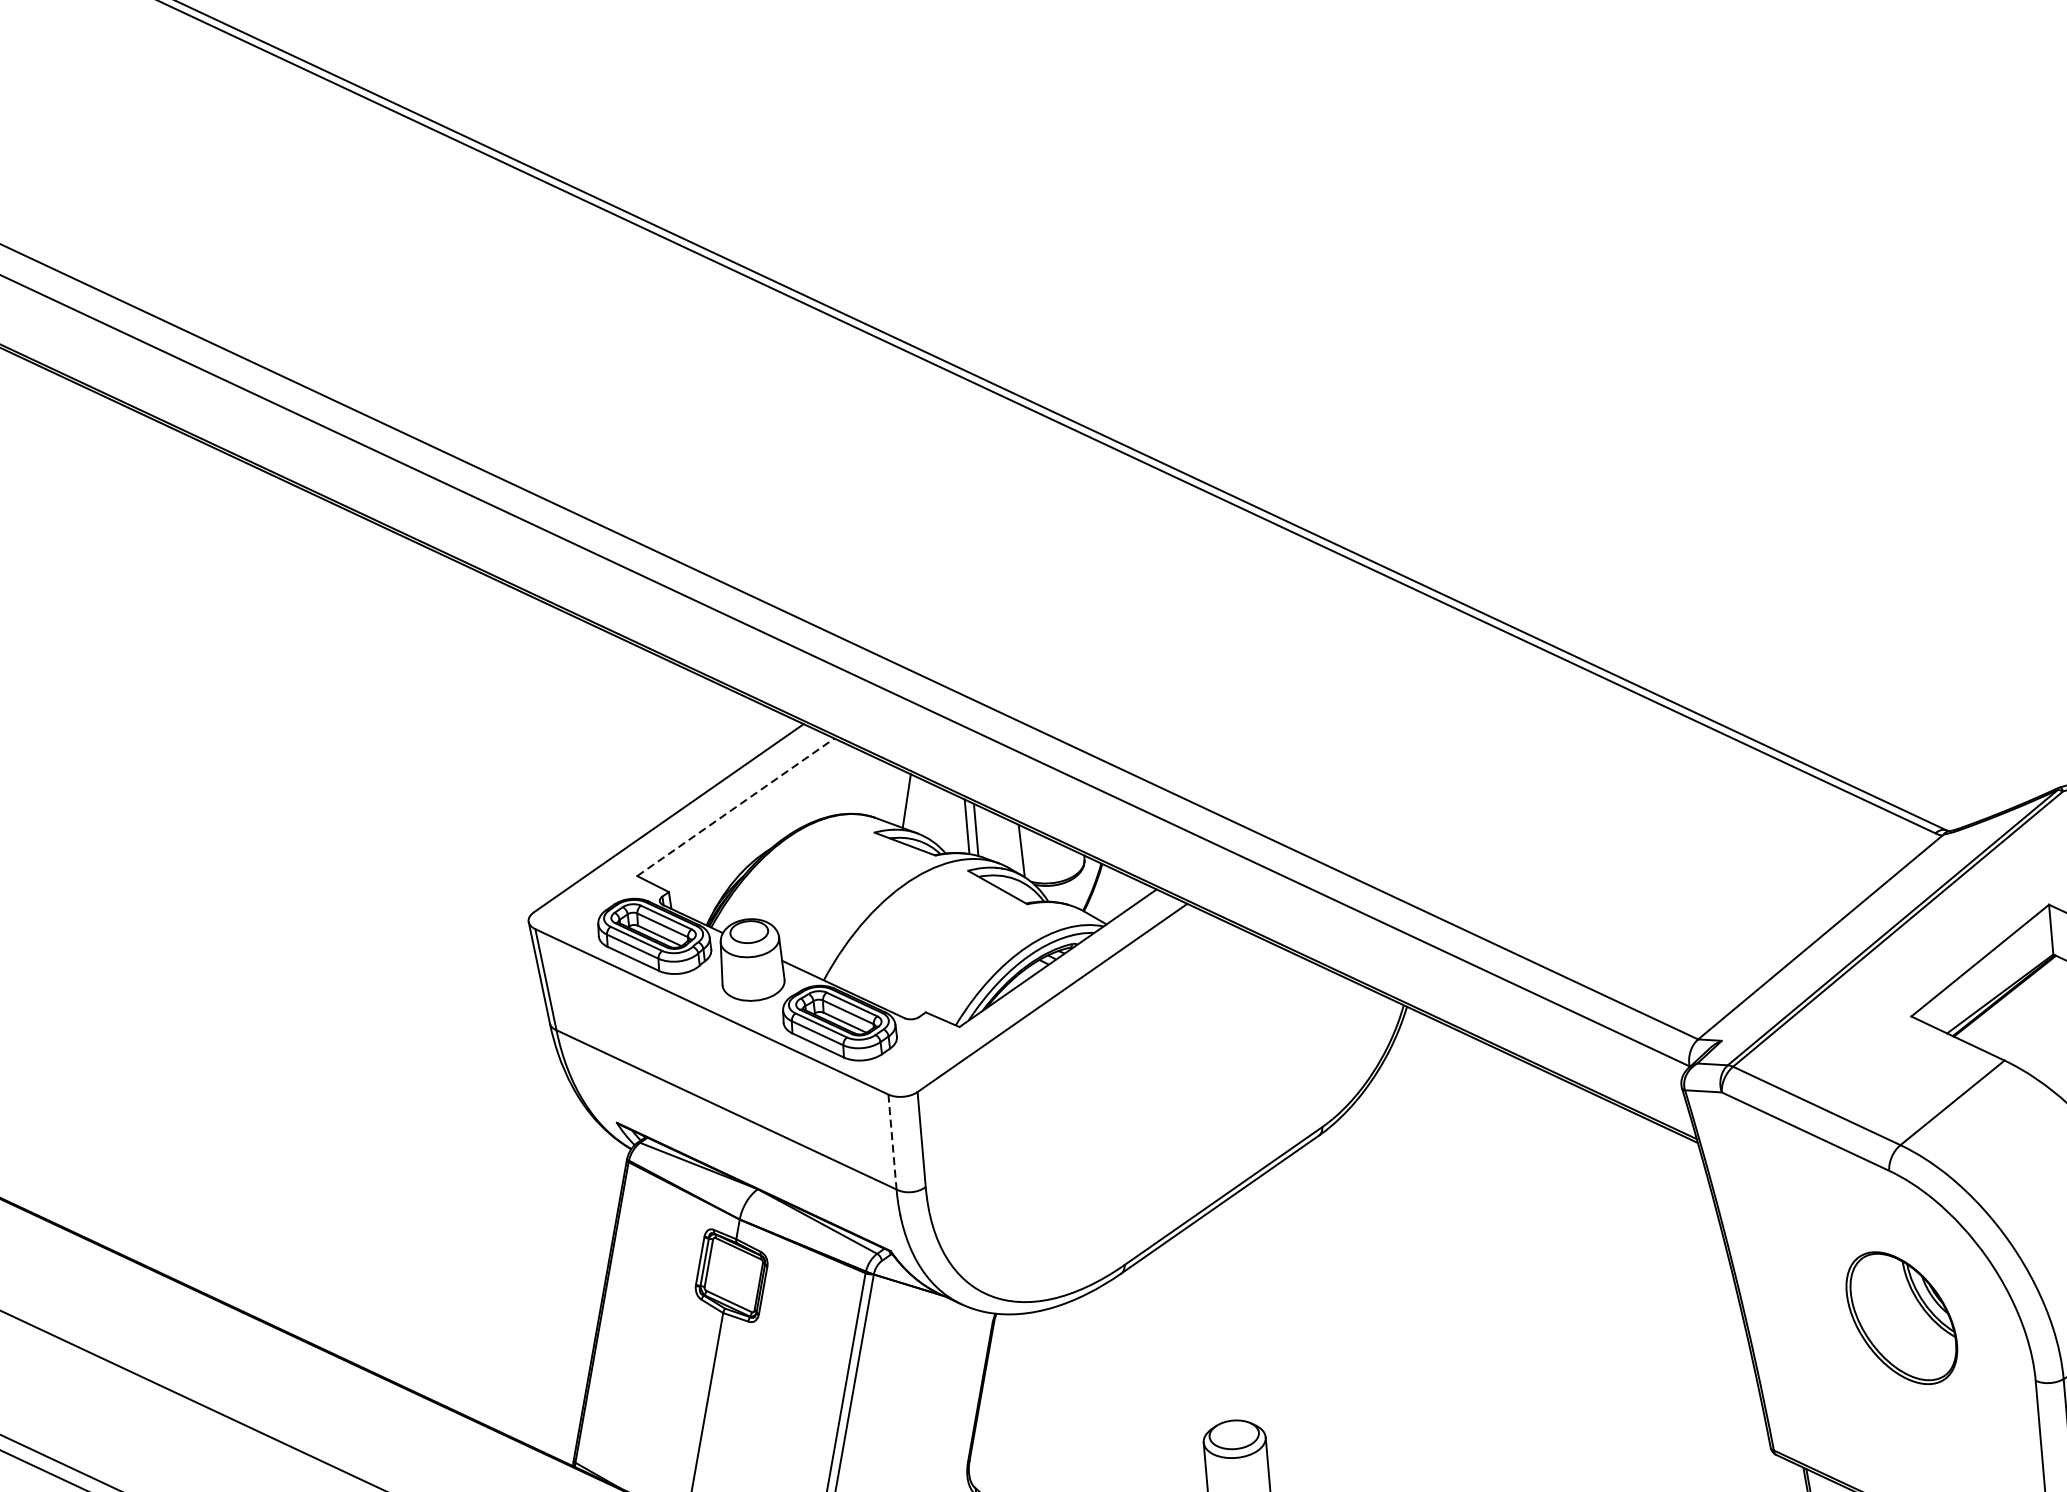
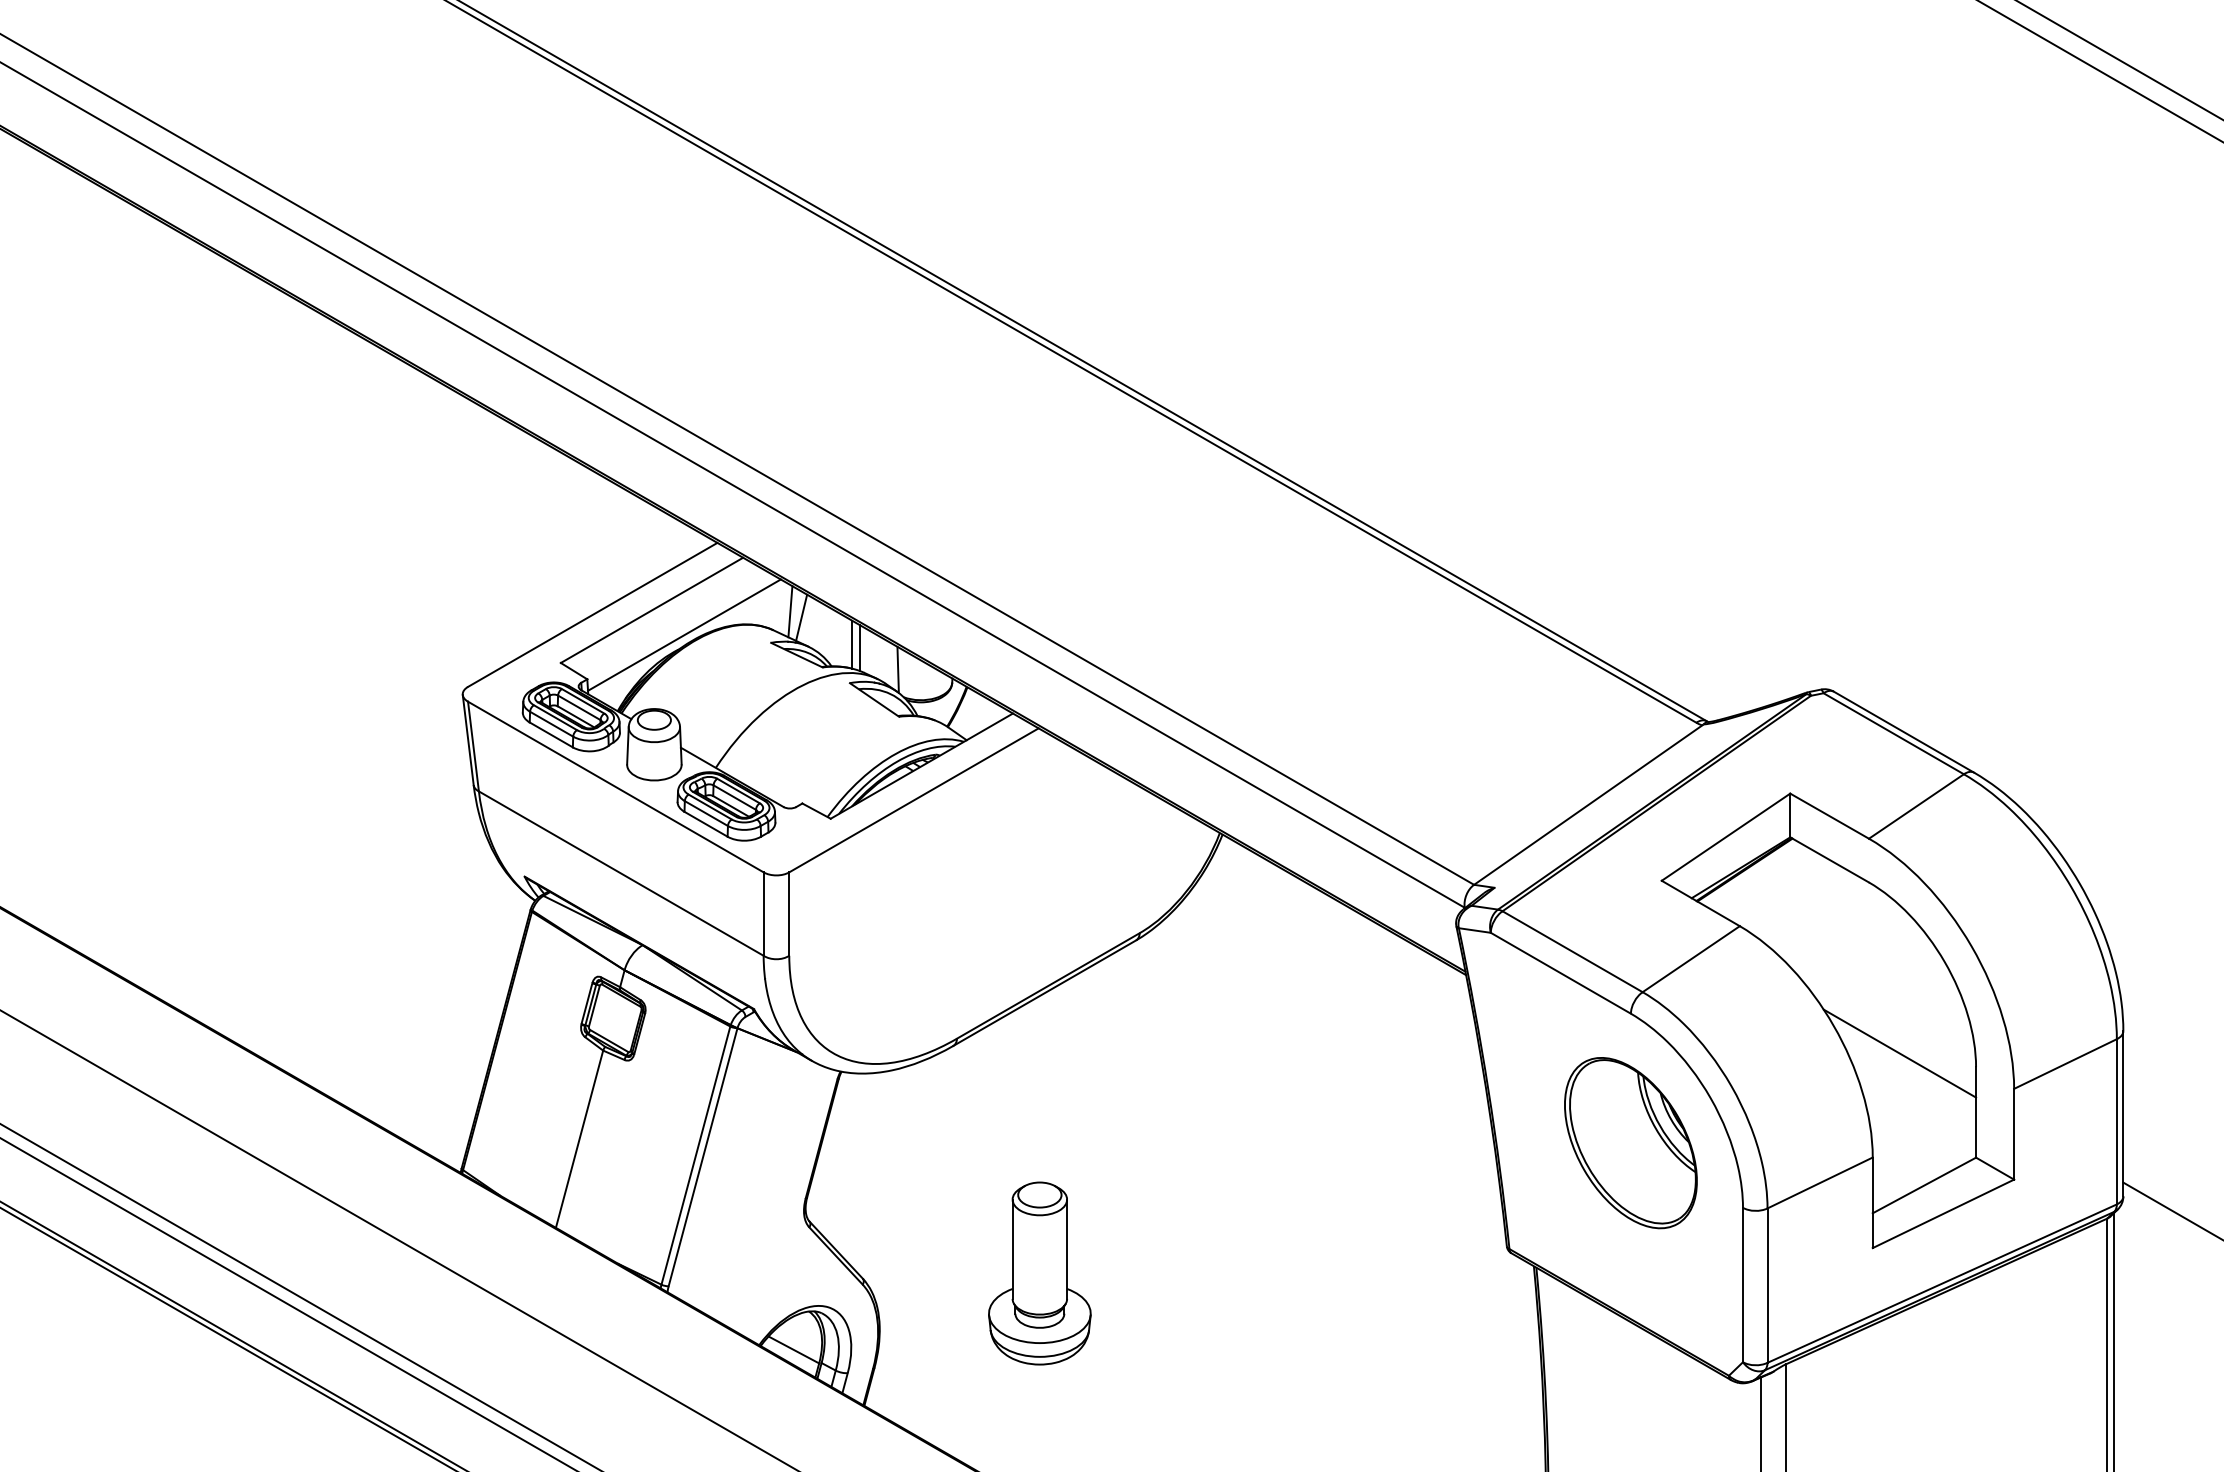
line: (893, 795) -> (790, 611), added
line: (736, 807) -> (652, 610), dashed -> solid
line: (775, 831) -> (684, 634), added
line: (892, 1142) -> (763, 914), dashed -> solid
part: (1901, 1318) -> (1630, 1143), size x1.43

